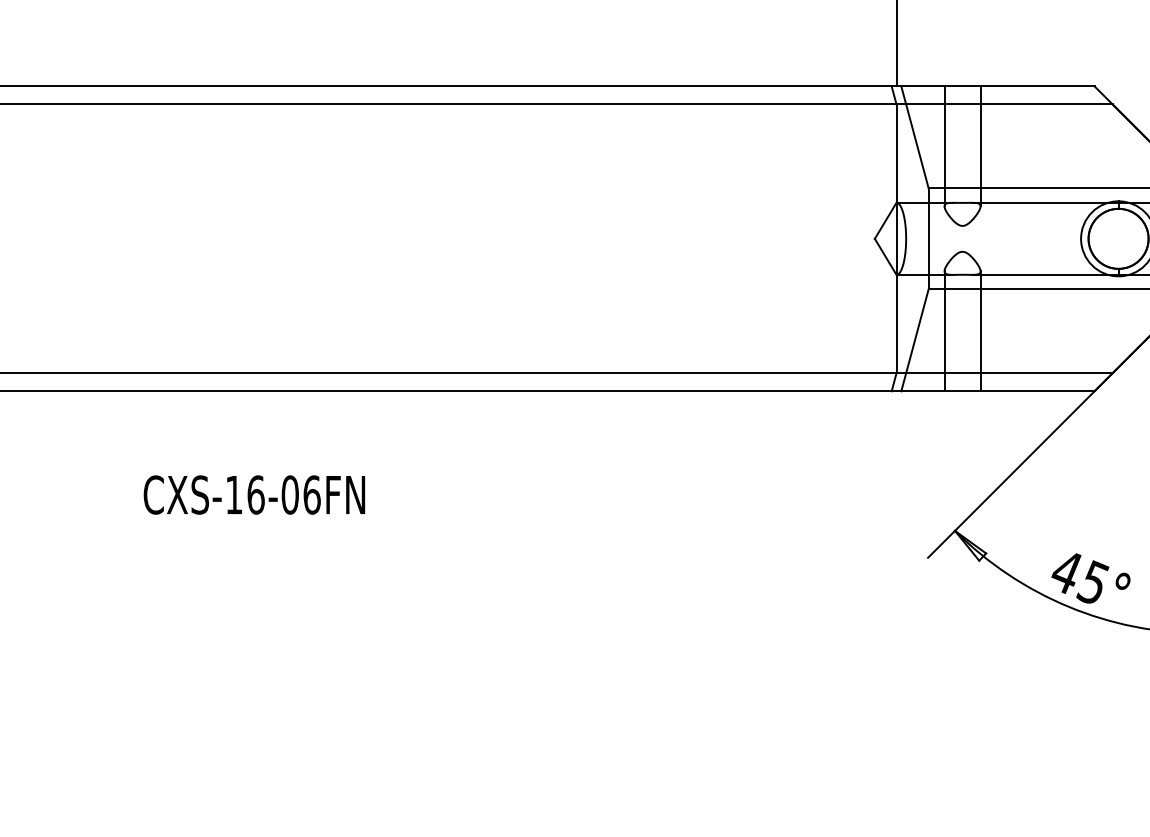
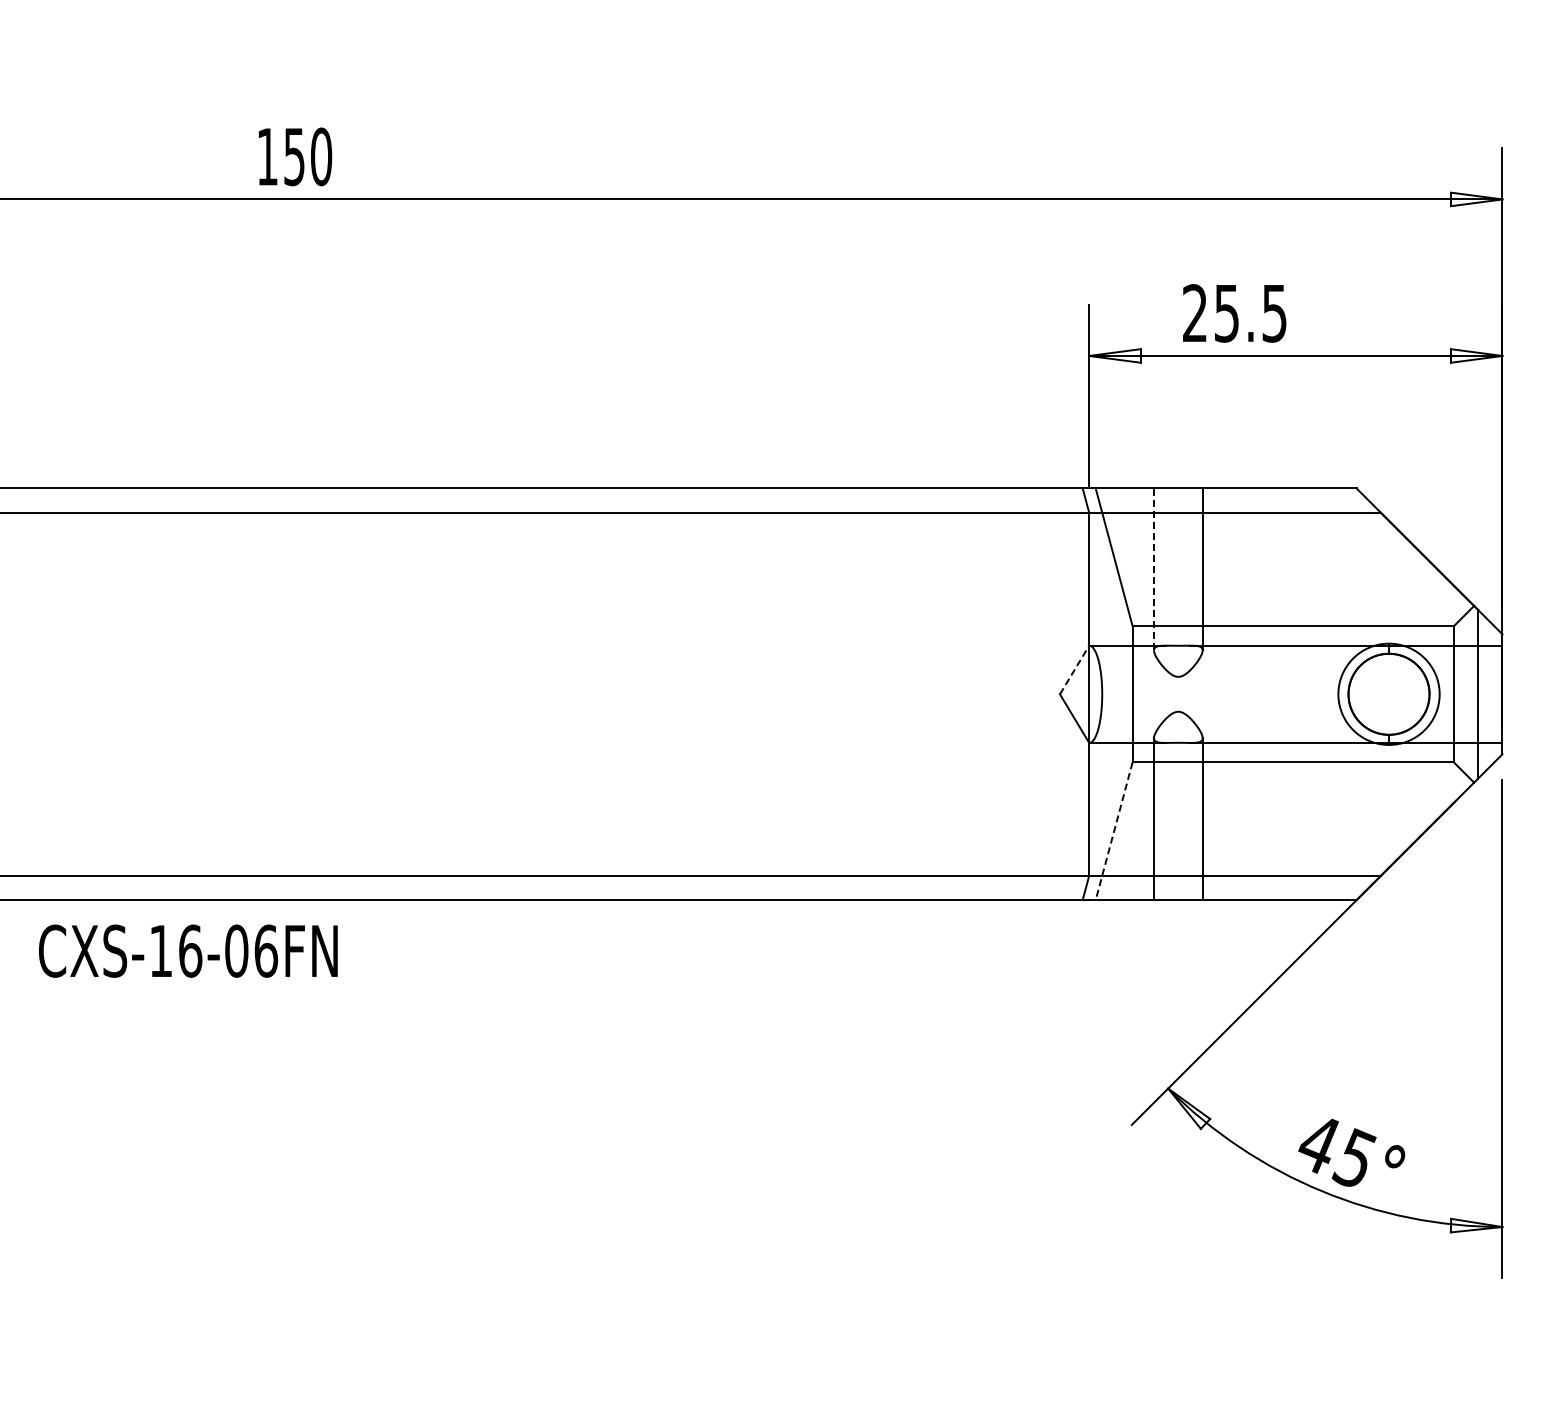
line: (944, 145) -> (1154, 568), solid -> dashed
line: (885, 220) -> (1074, 669), solid -> dashed
line: (915, 340) -> (1114, 831), solid -> dashed
text: (254, 494) -> (188, 950), moved

